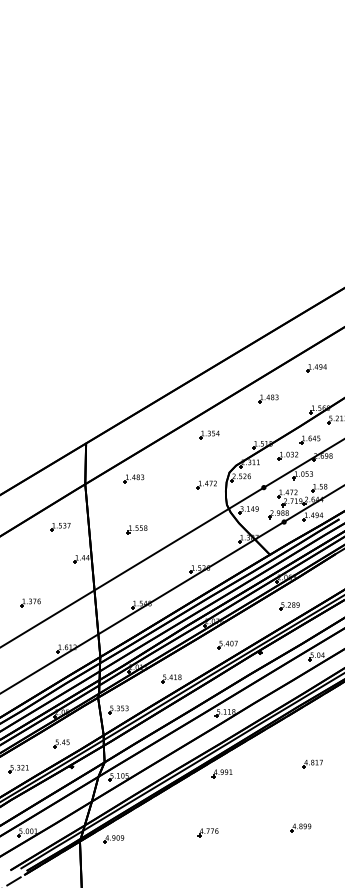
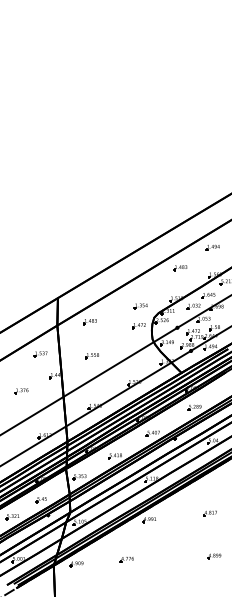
part: (208, 435) -> (140, 306), moved
part: (30, 603) -> (21, 391), moved
part: (301, 827) -> (214, 556), moved
part: (207, 832) -> (126, 559), moved

